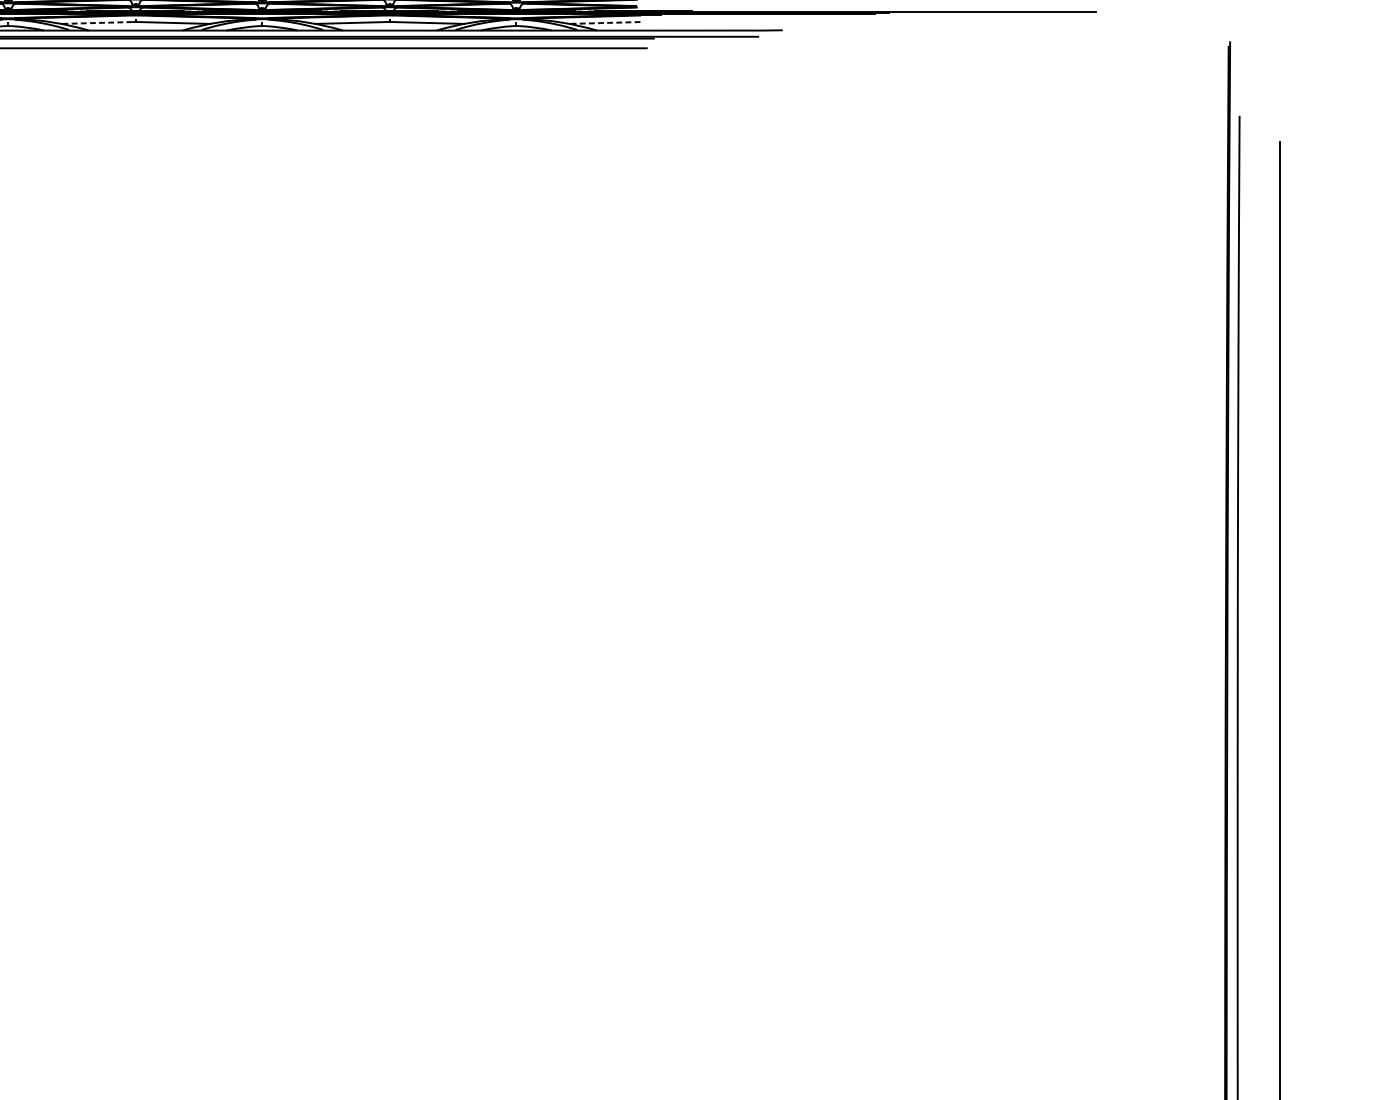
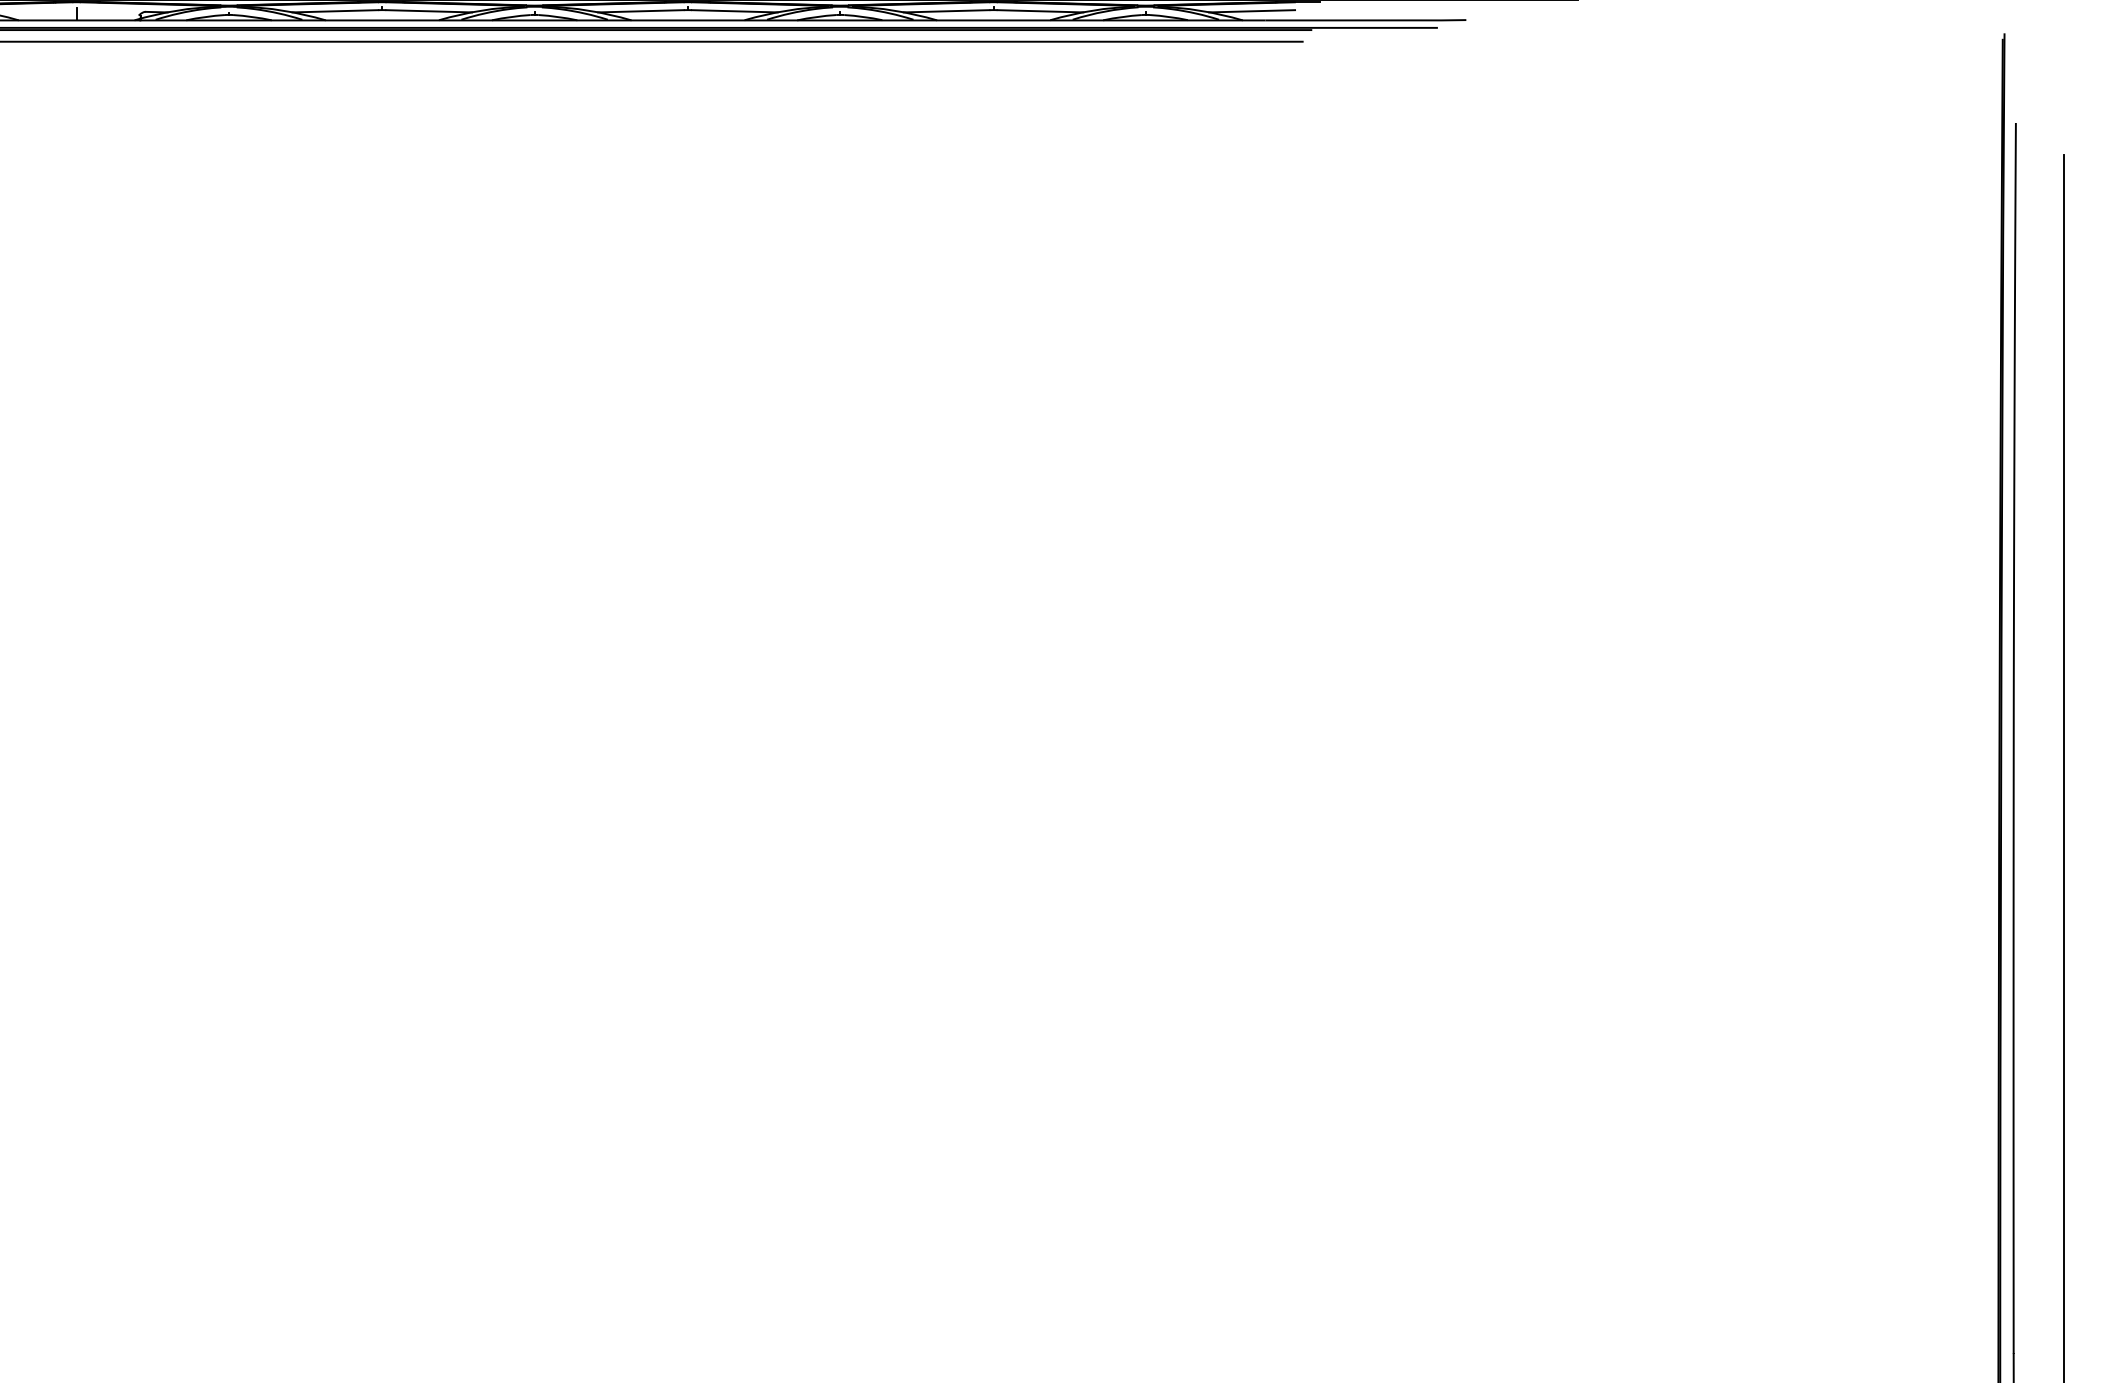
line: (96, 23) -> (640, 11), dashed -> solid
line: (604, 23) -> (1251, 11), dashed -> solid

